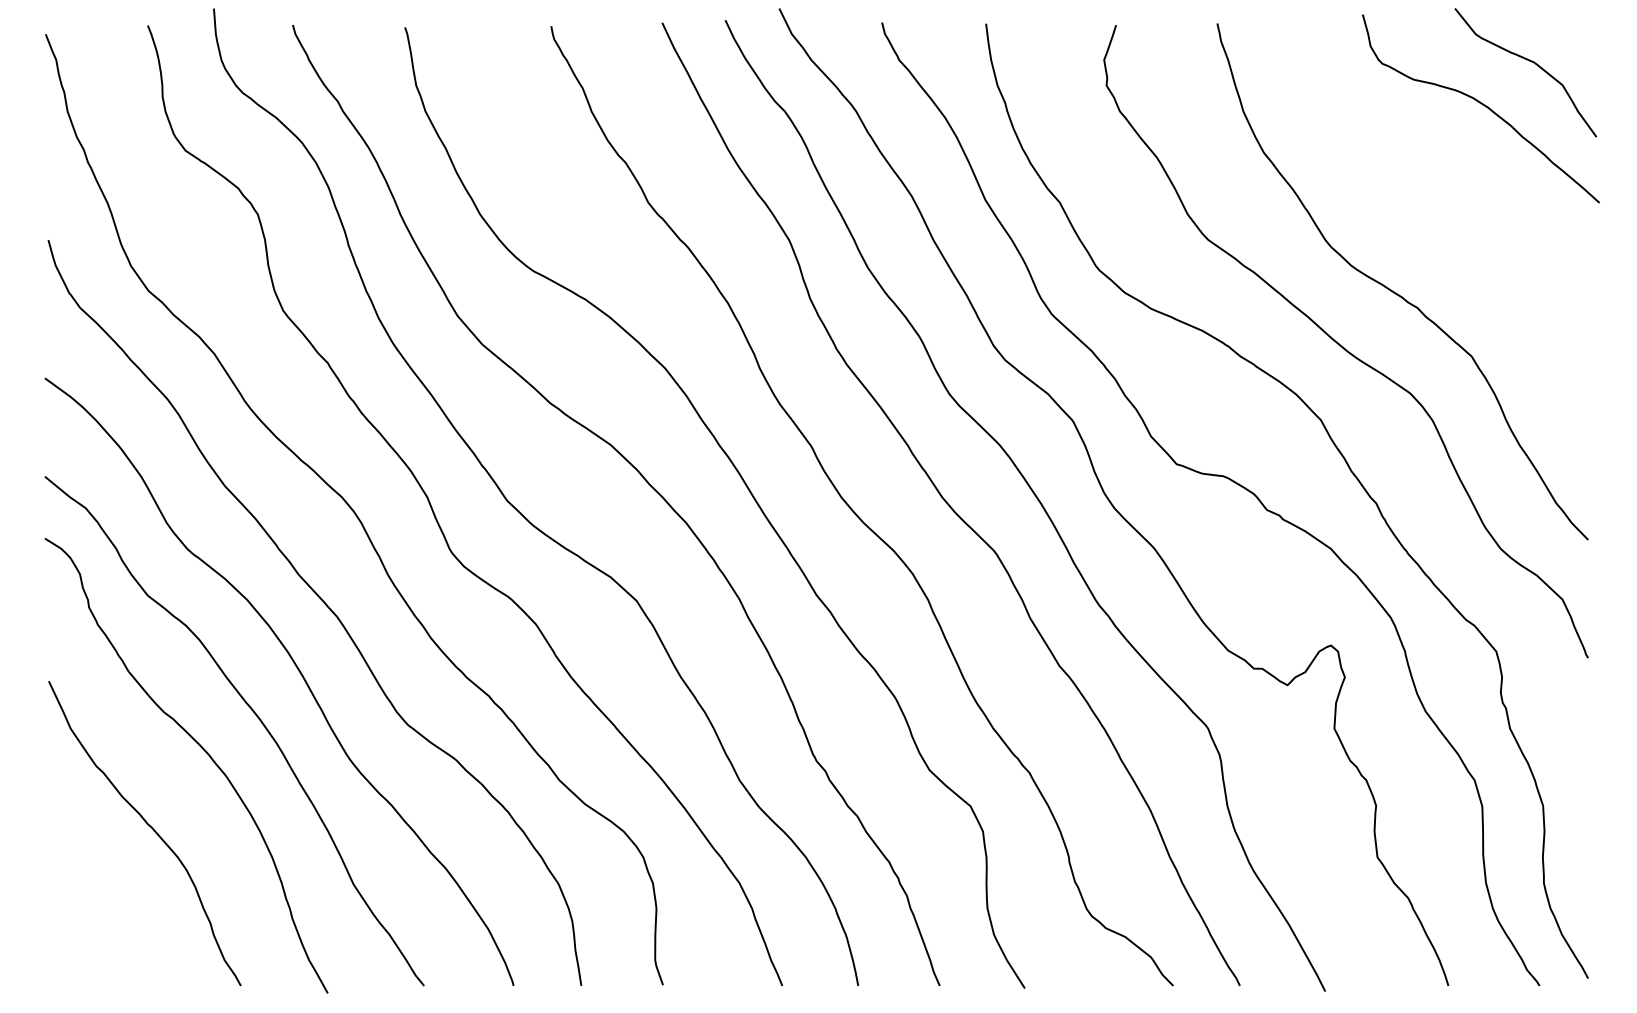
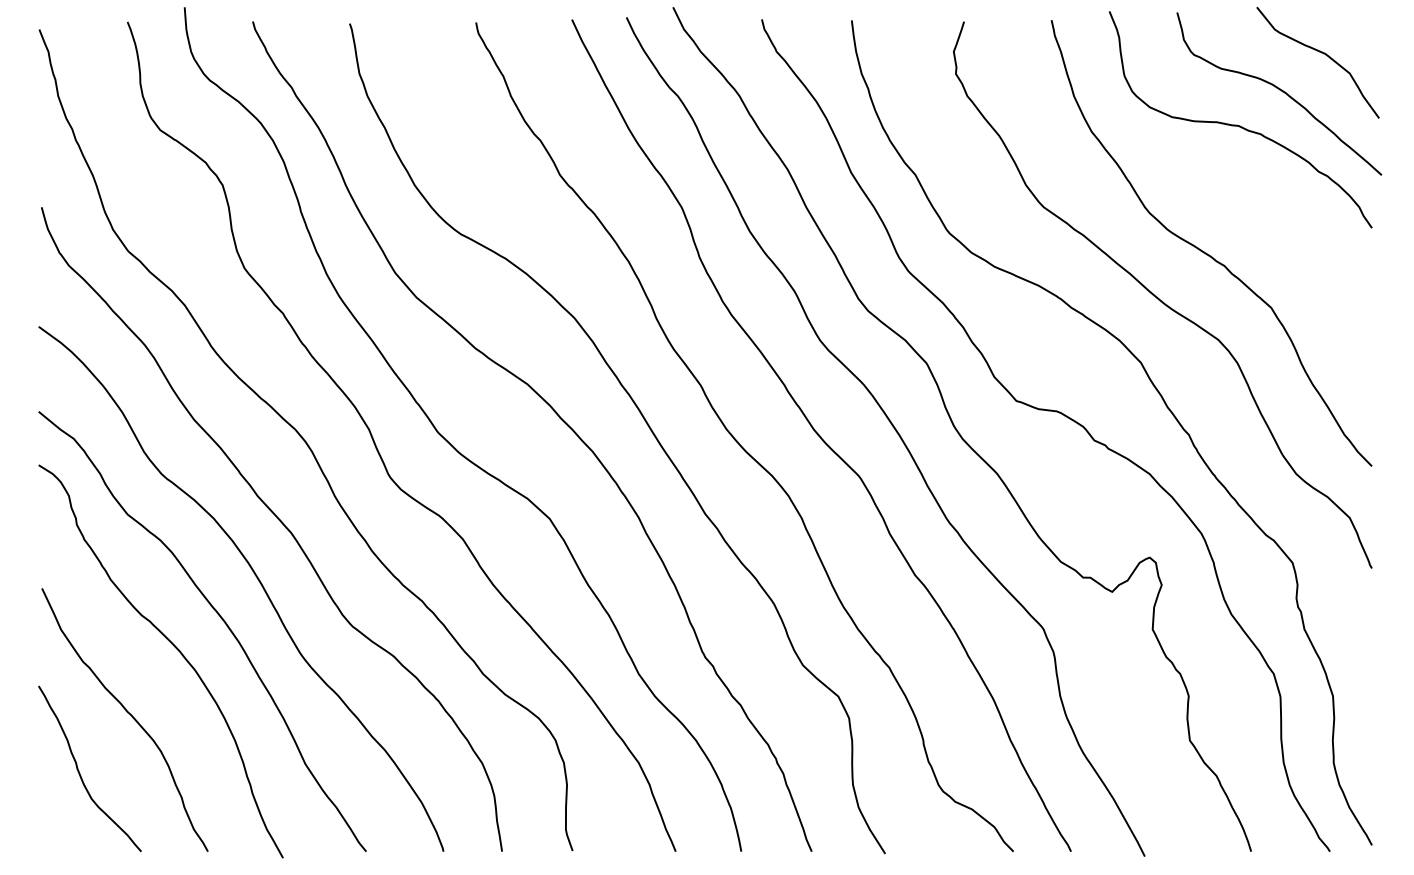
curve: (1432, 144) -> (1237, 124), added
curve: (92, 891) -> (79, 770), added

